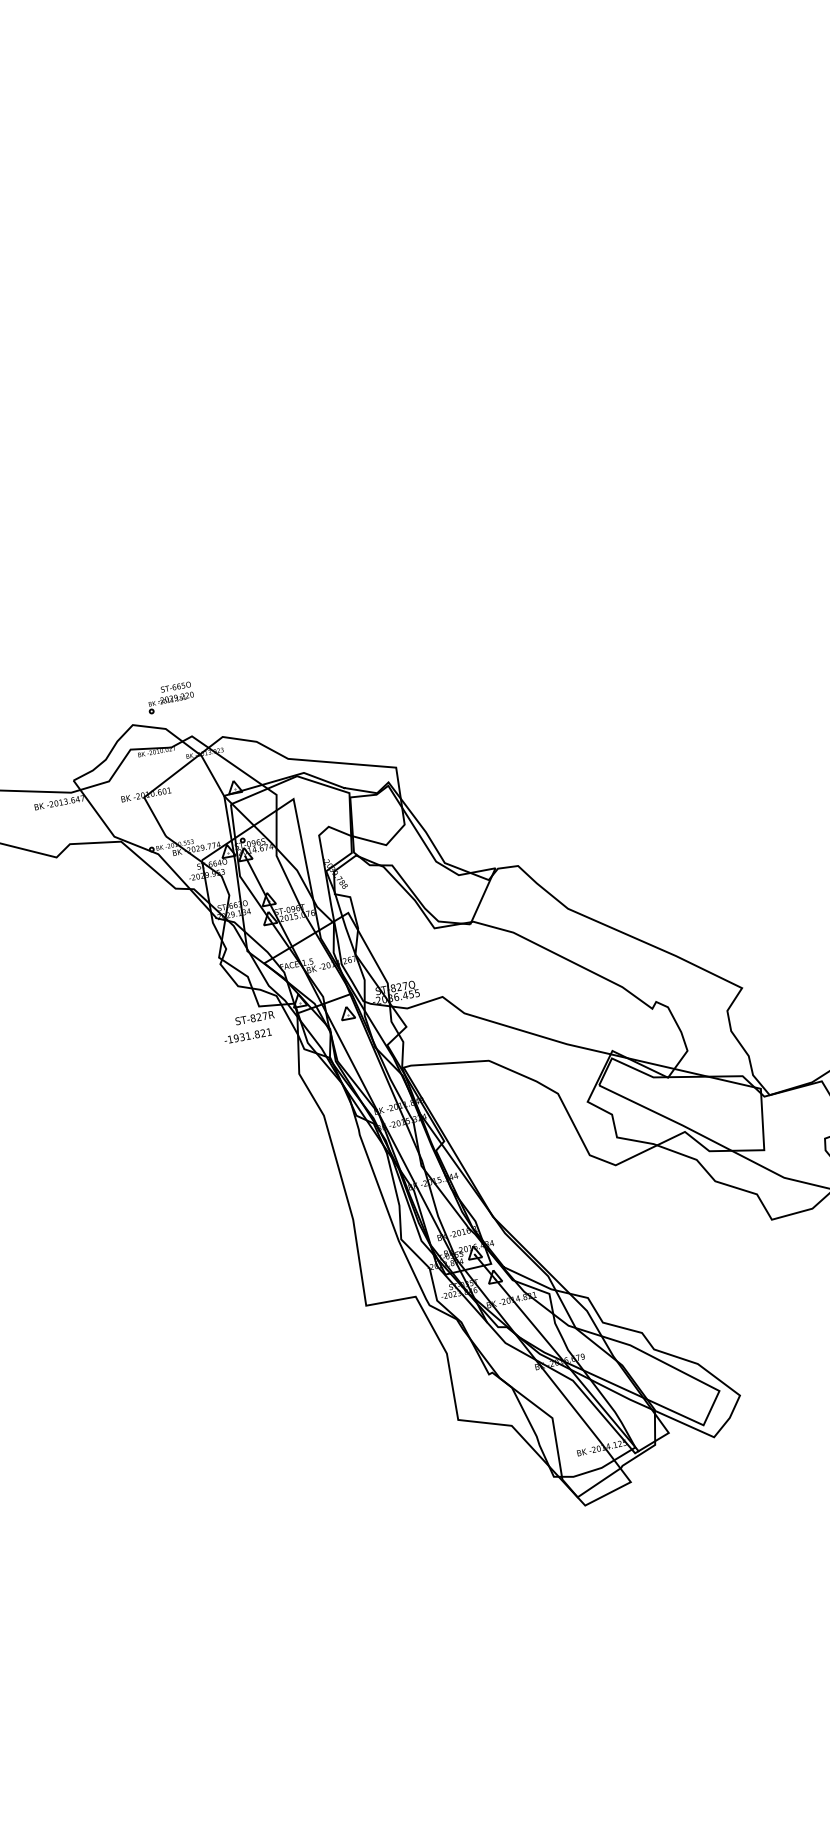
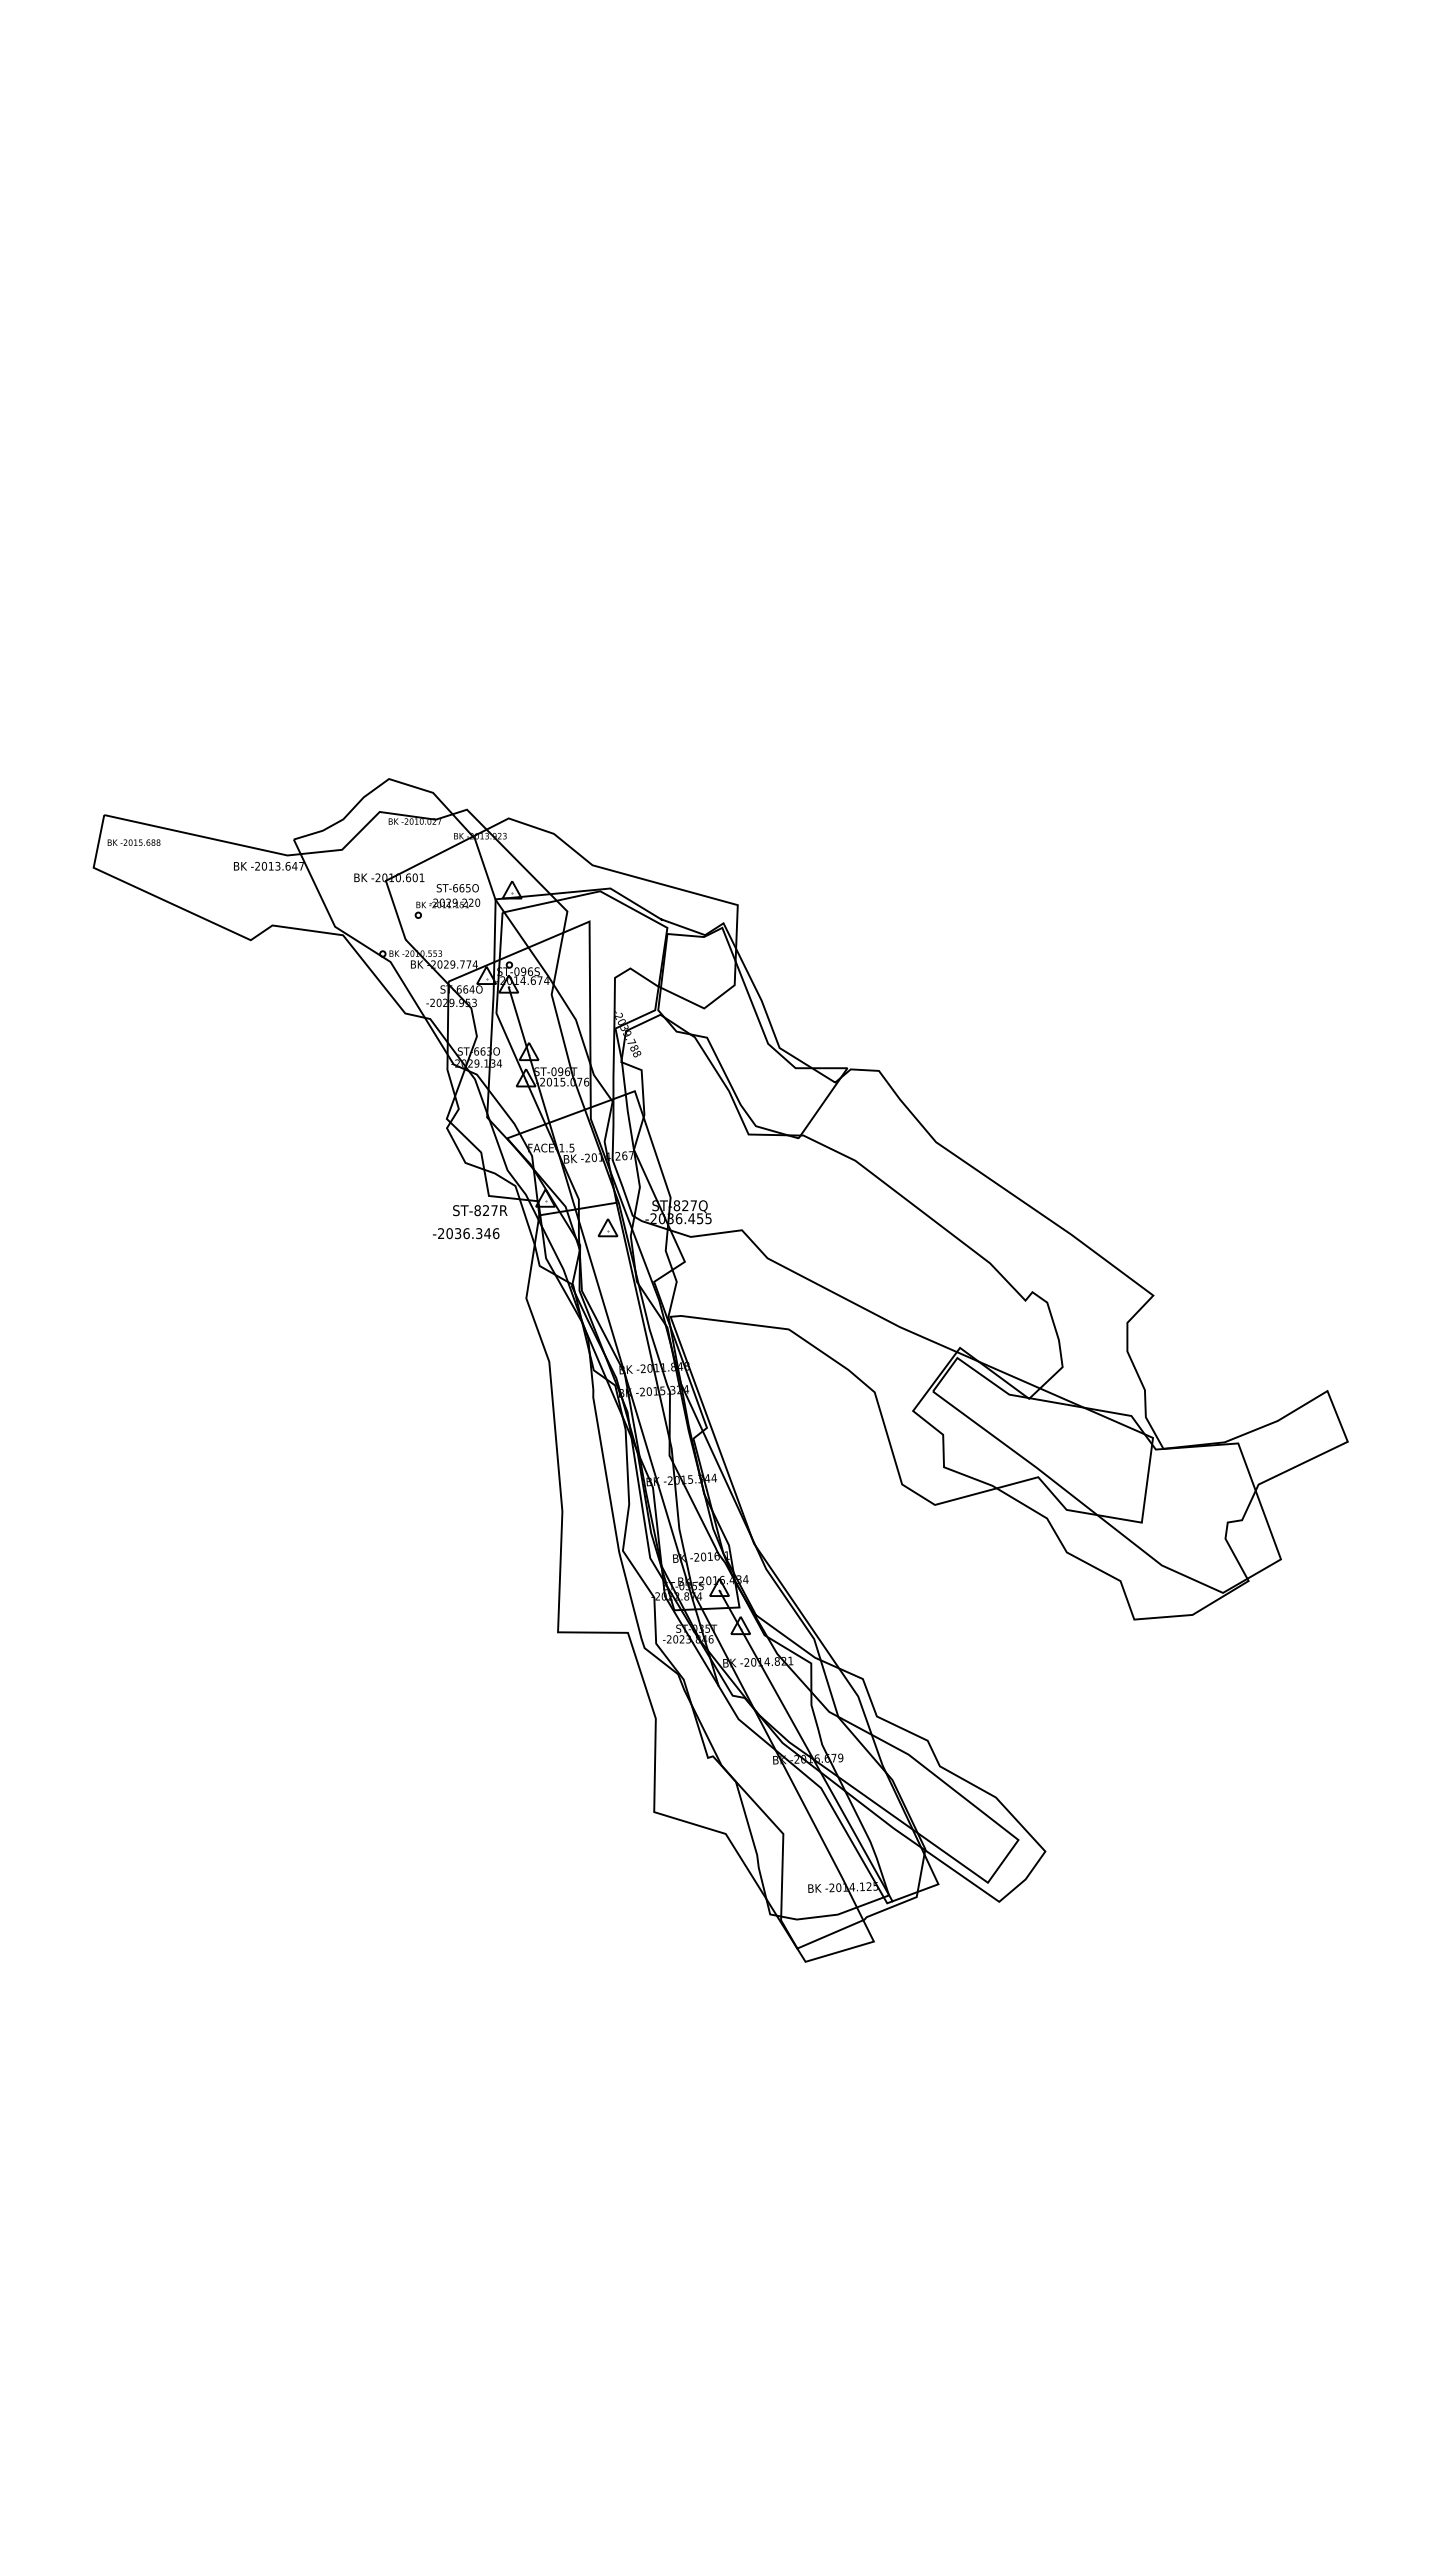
part: (170, 697) -> (447, 901), moved
text: (249, 1035) -> (468, 1233), -1931.821 -> -2036.346

